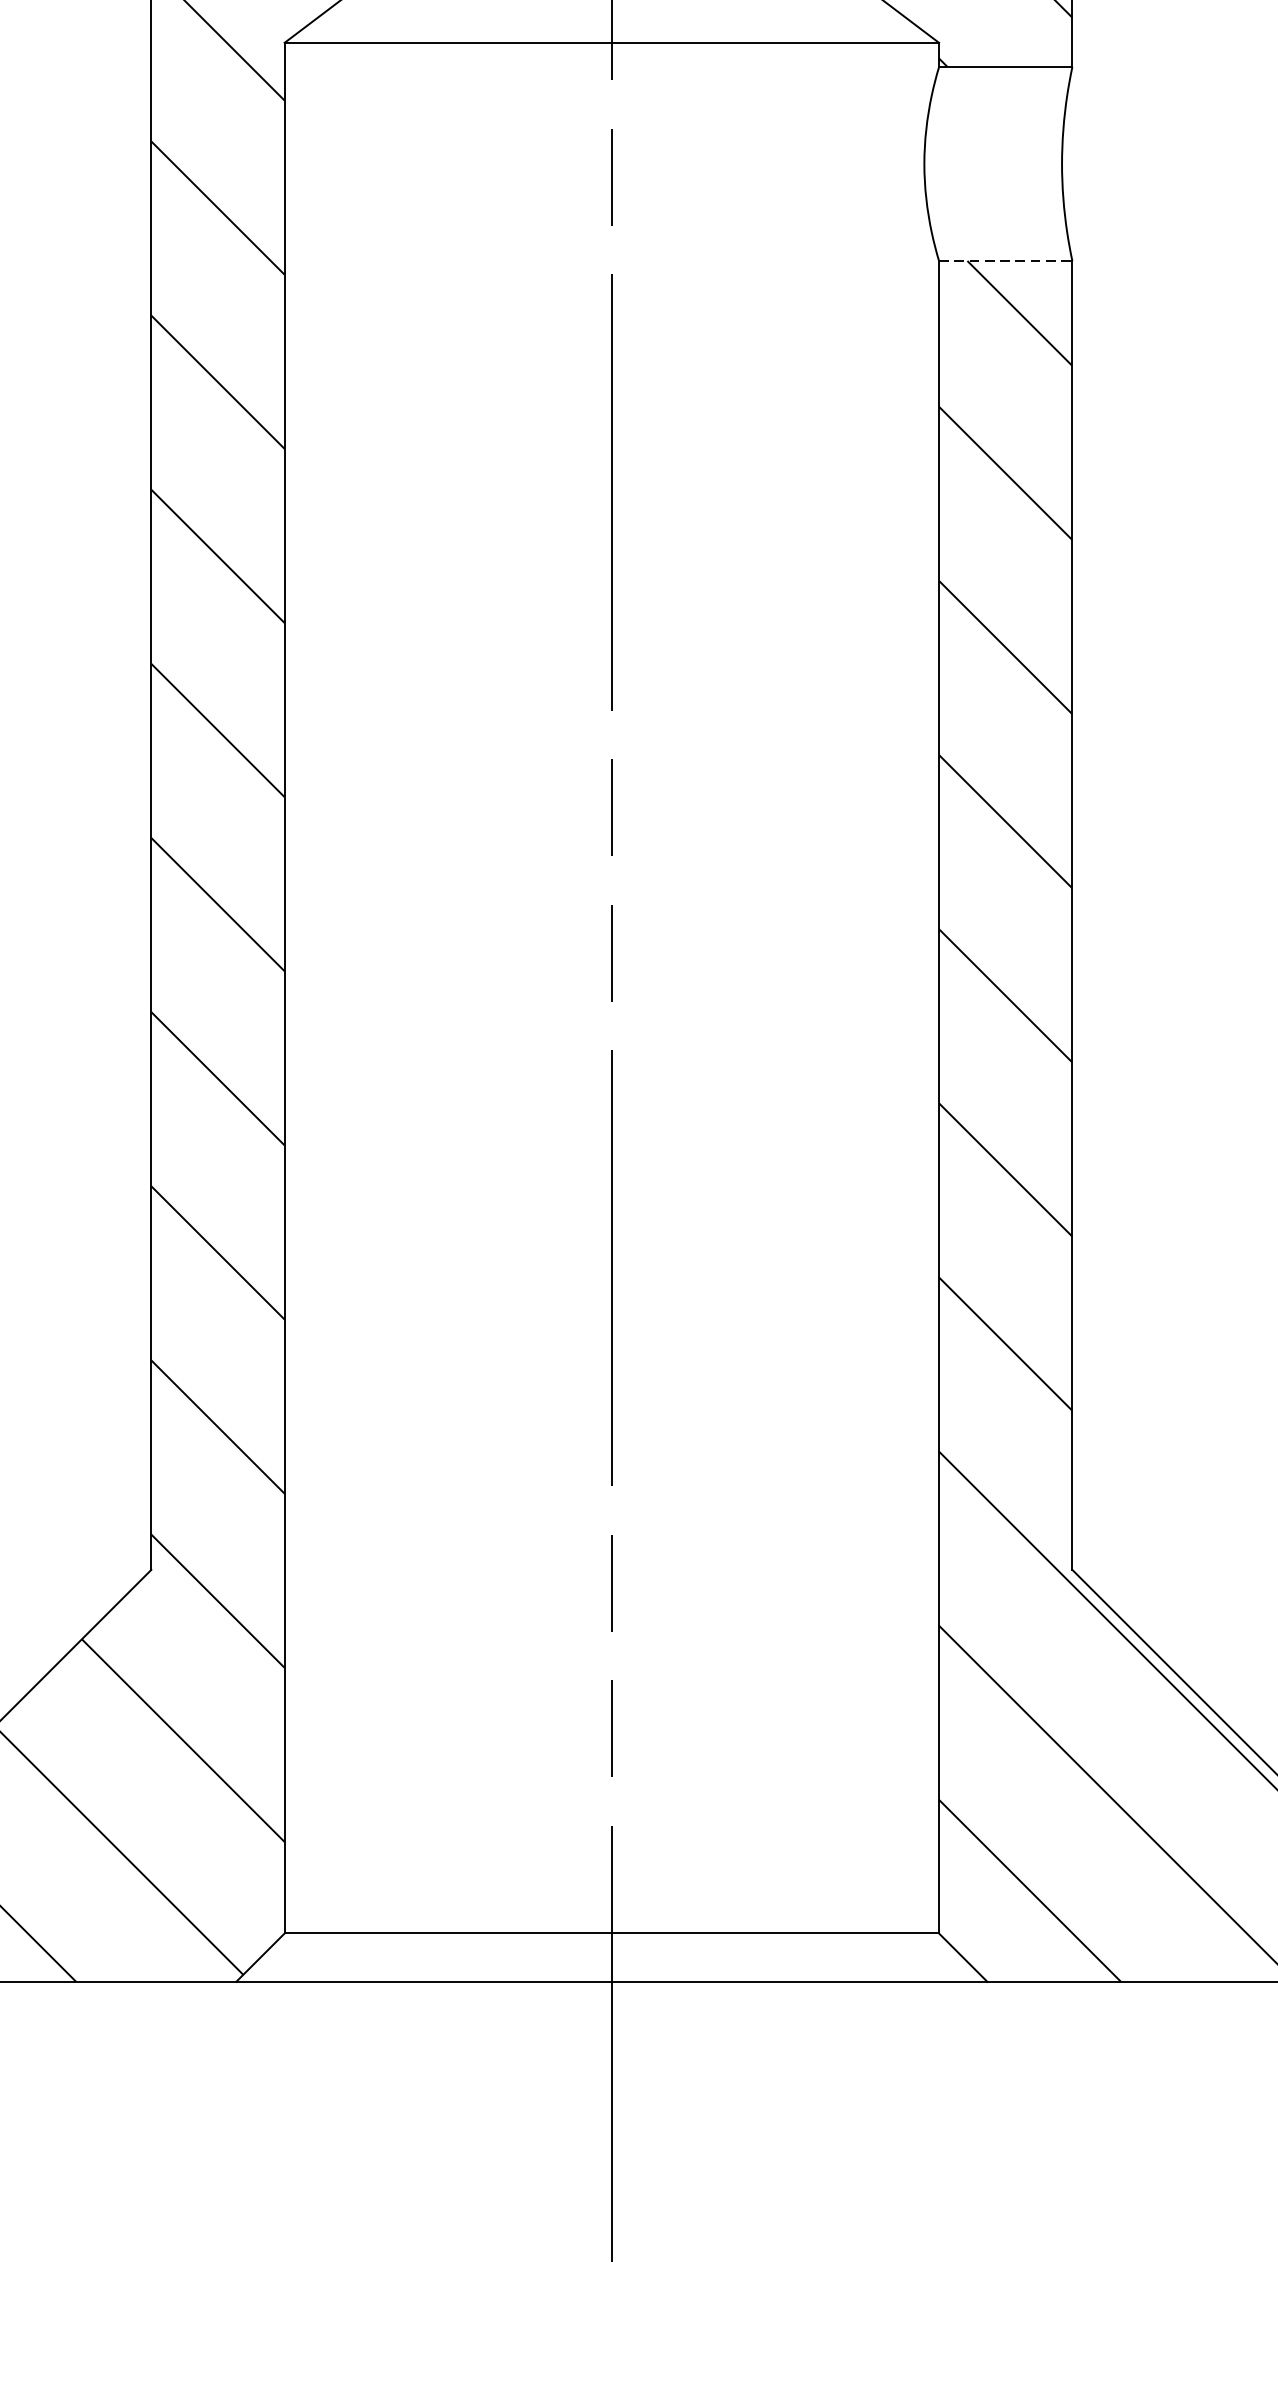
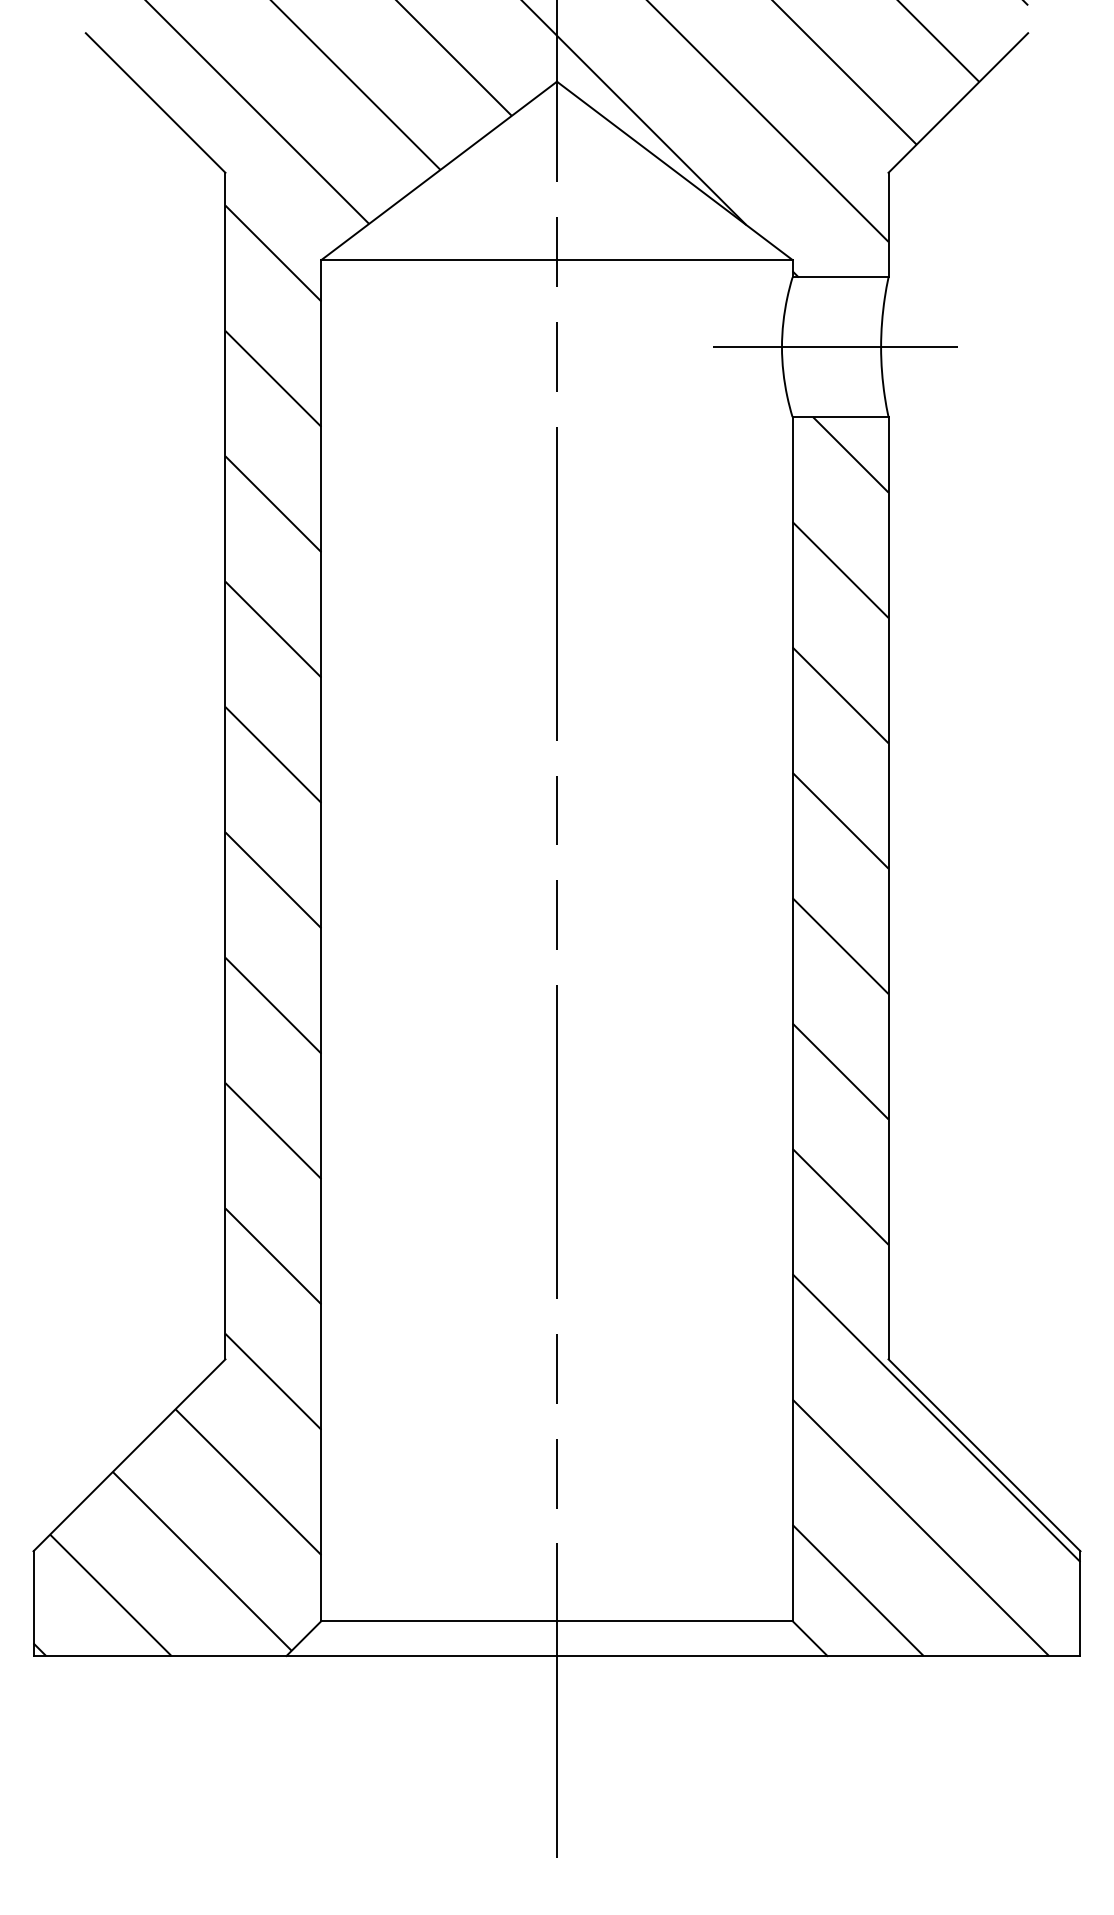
line: (998, 164) -> (835, 347), added
line: (1005, 261) -> (840, 417), dashed -> solid

